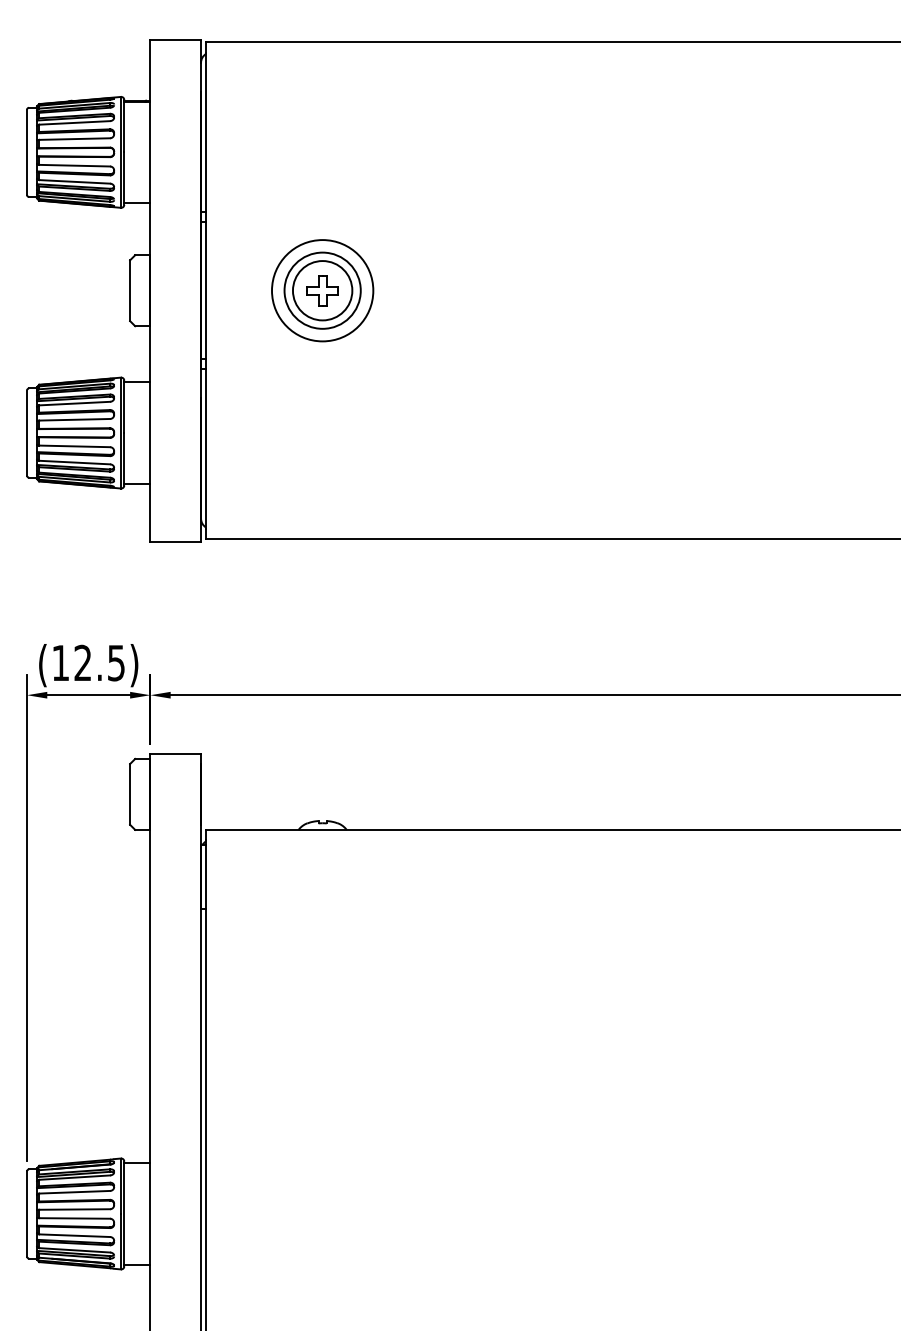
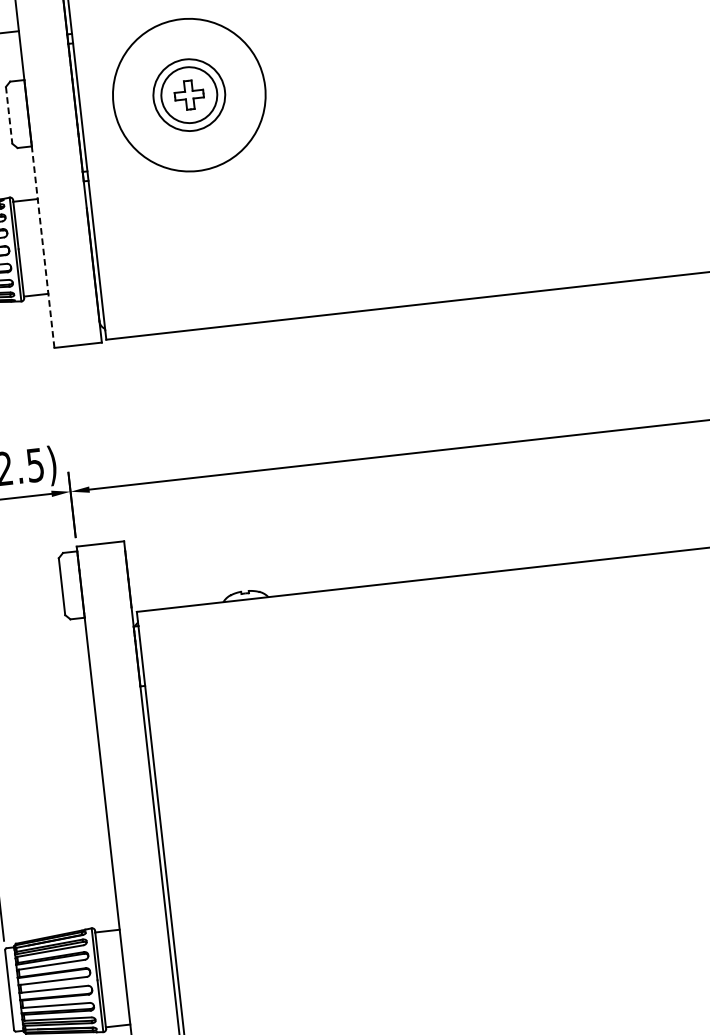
circle: (322, 290) -> (189, 94), size x1.6
line: (130, 291) -> (9, 116), solid -> dashed
line: (150, 433) -> (43, 246), solid -> dashed

